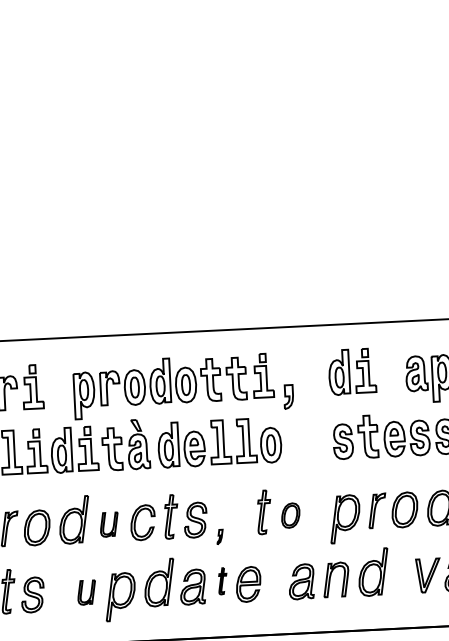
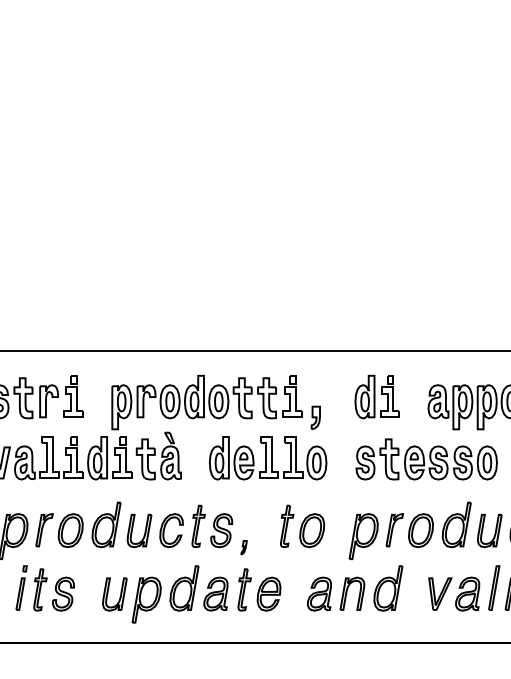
part: (220, 443) -> (268, 458), moved
part: (291, 515) -> (312, 530), size x1.43
part: (109, 524) -> (139, 530), size x1.43
part: (222, 580) -> (244, 589), size x1.67
part: (86, 592) -> (114, 594), size x1.43

